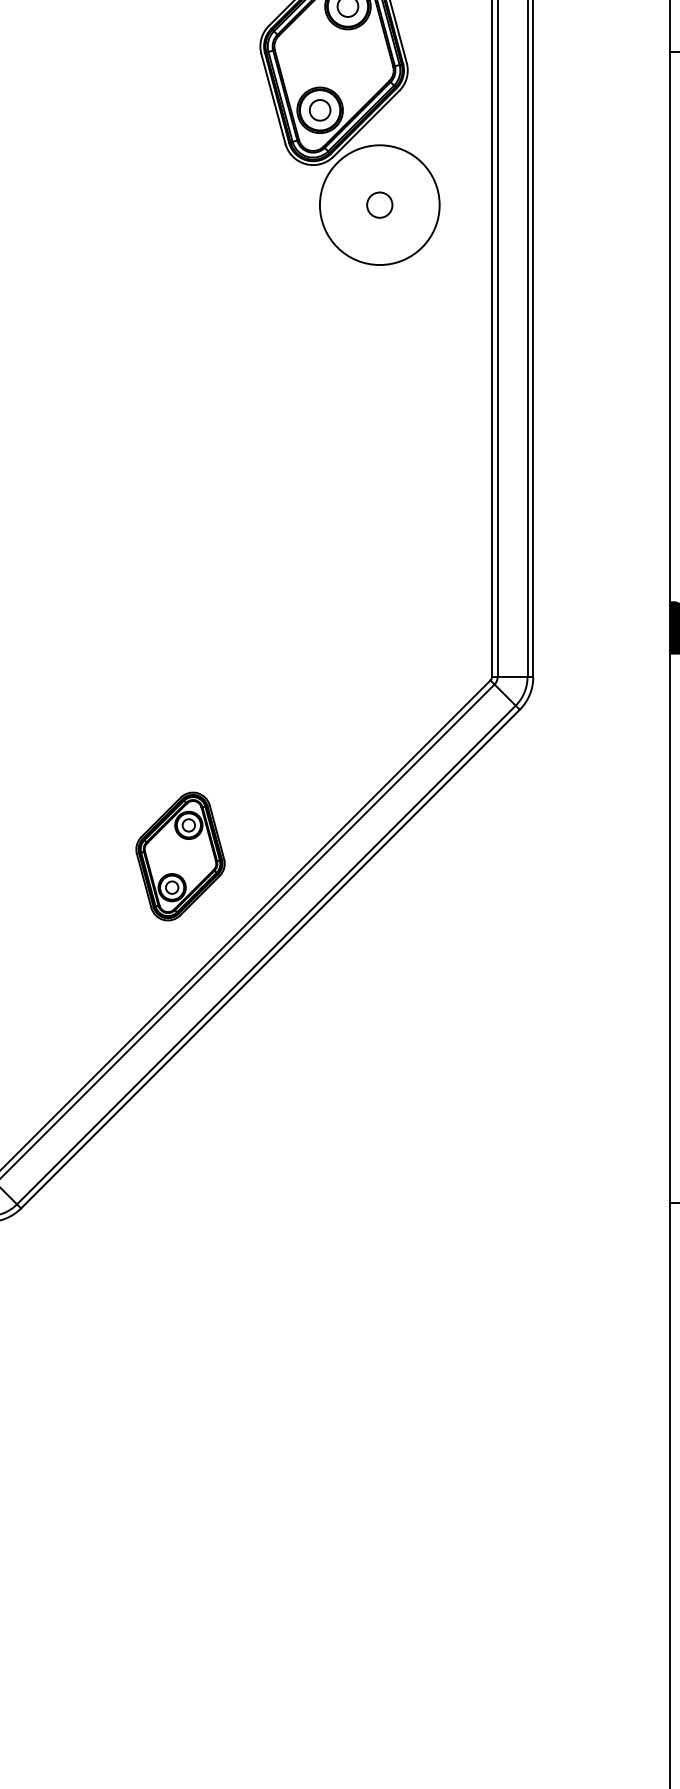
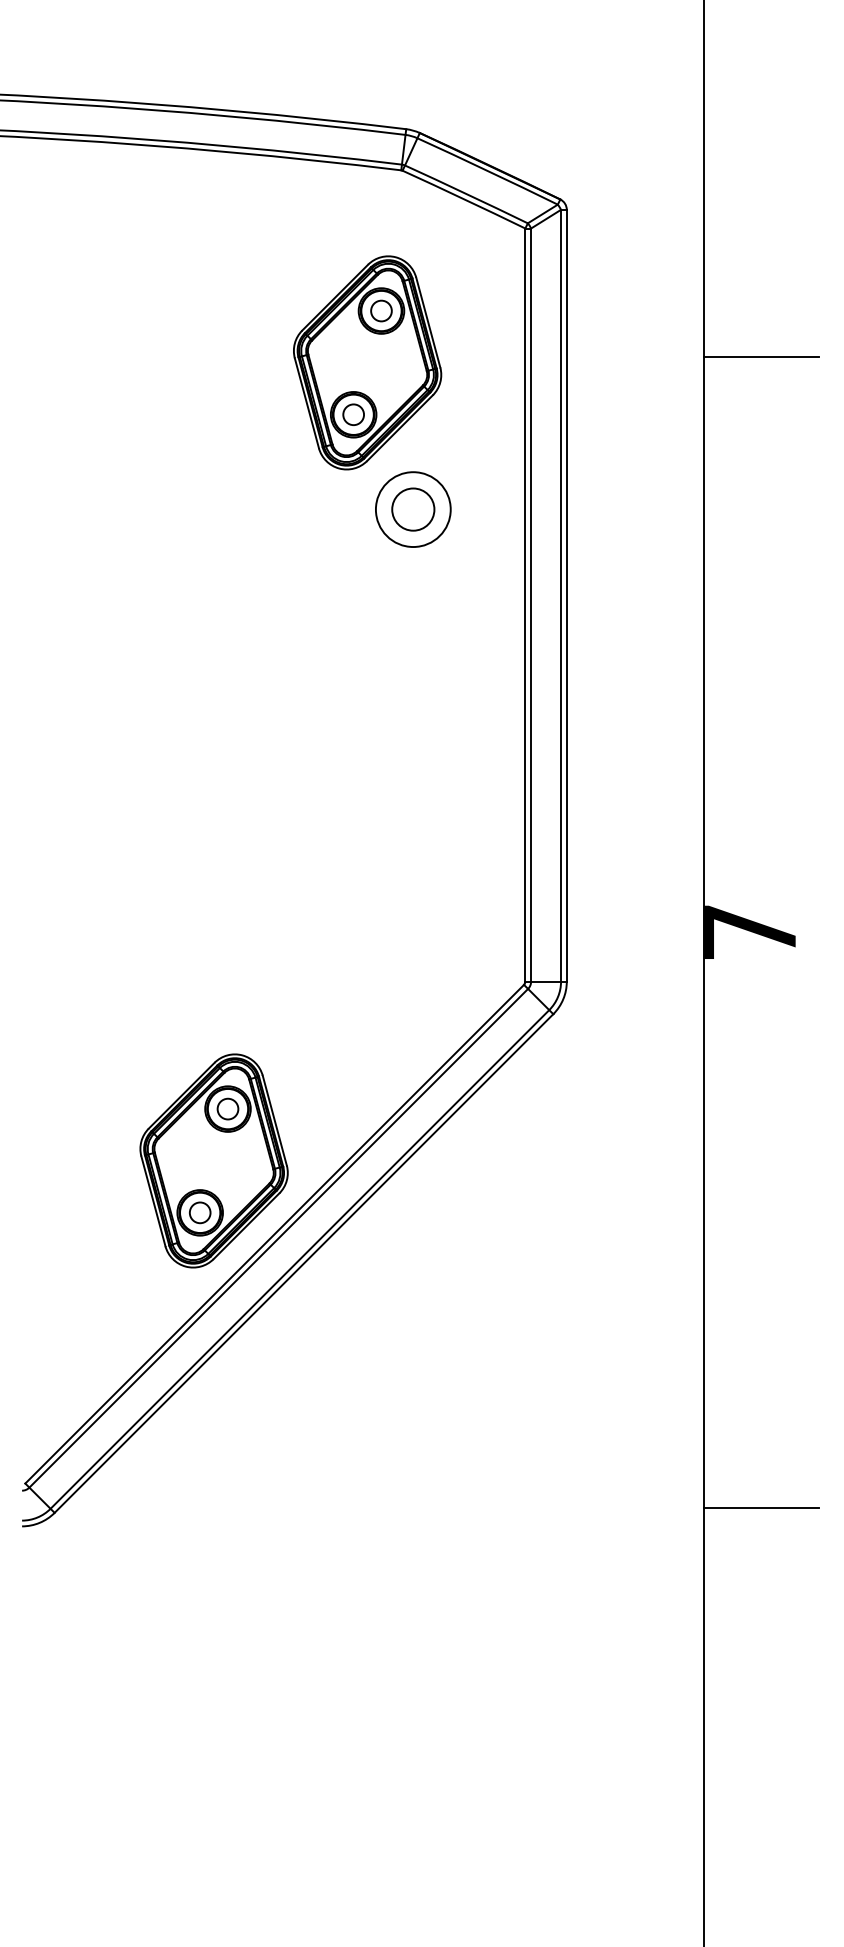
circle: (378, 205) -> (412, 509), size x0.62
circle: (379, 205) -> (413, 509), size x1.67
part: (179, 856) -> (213, 1160), size x1.67

